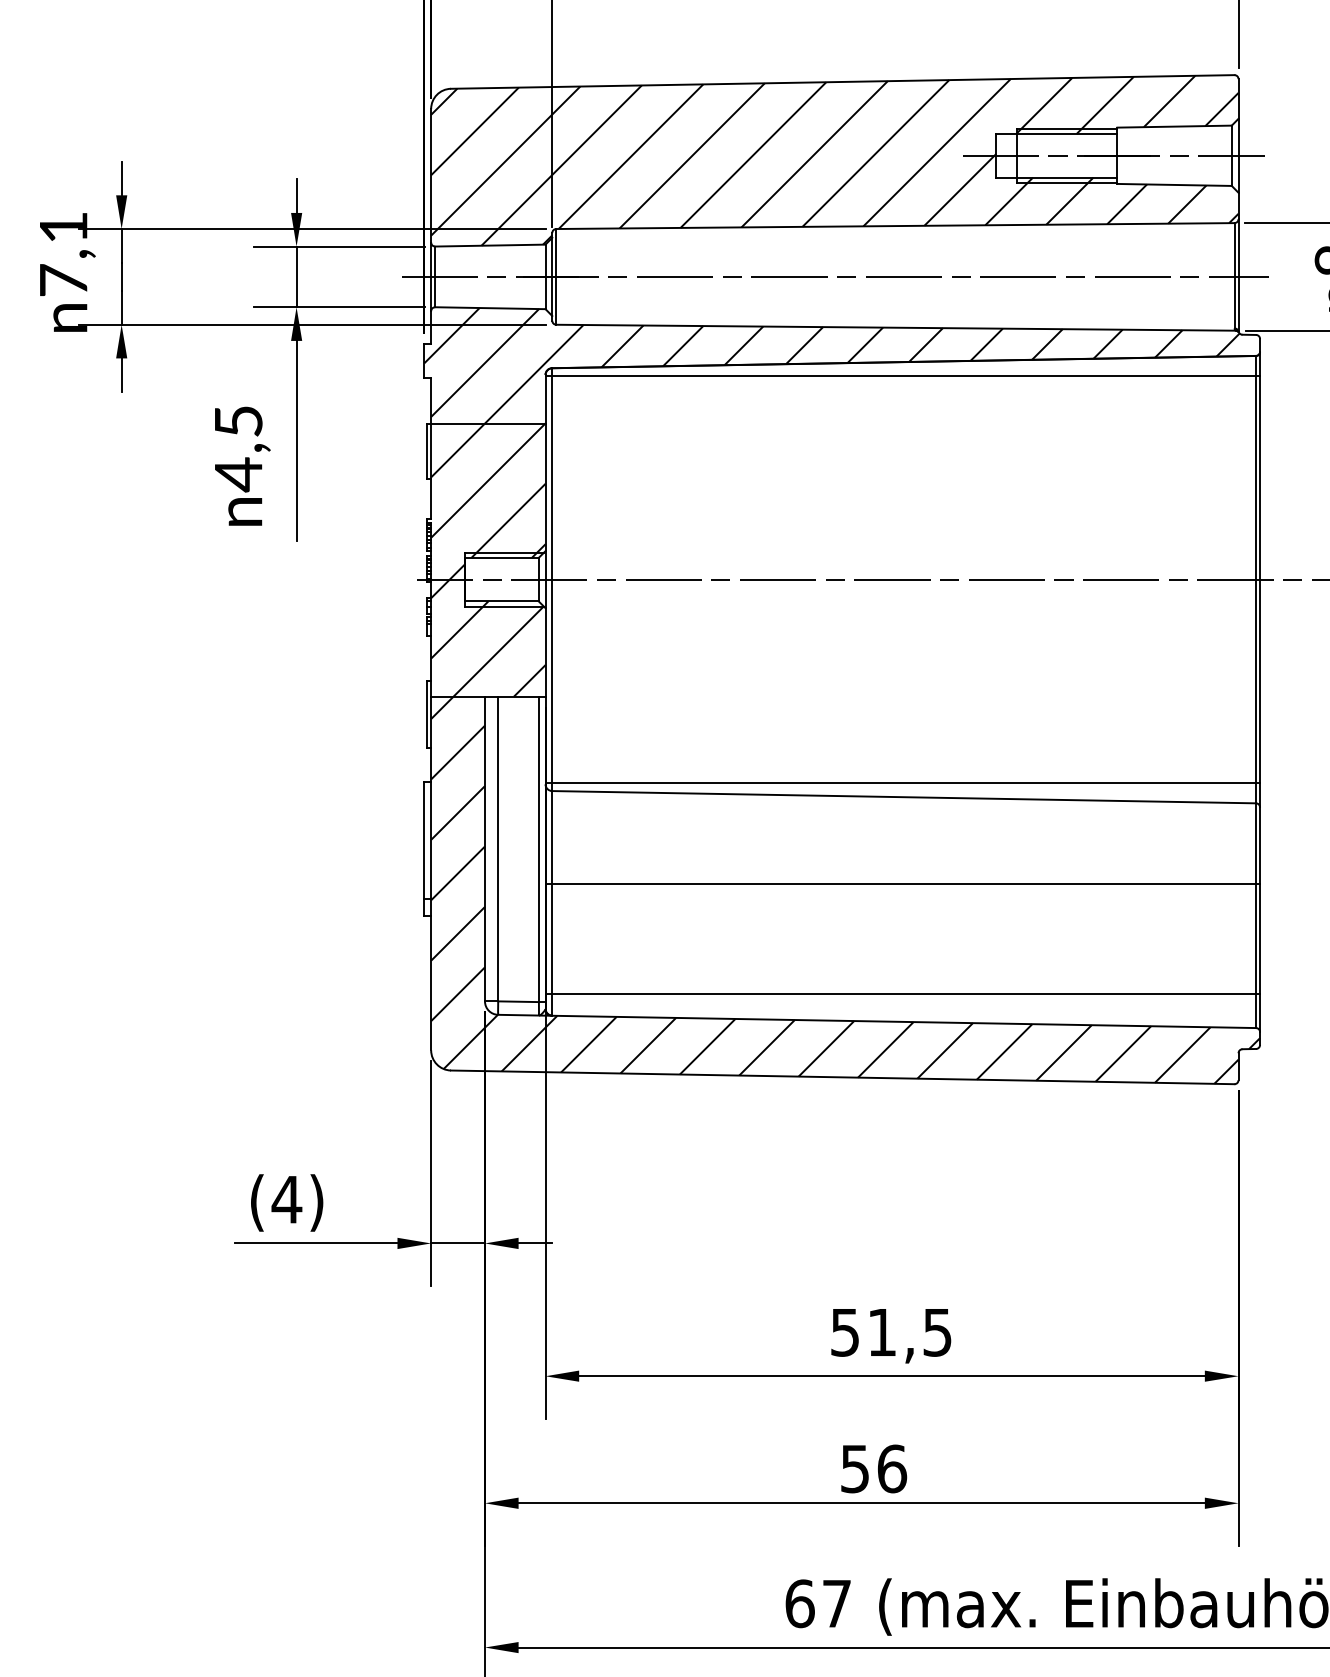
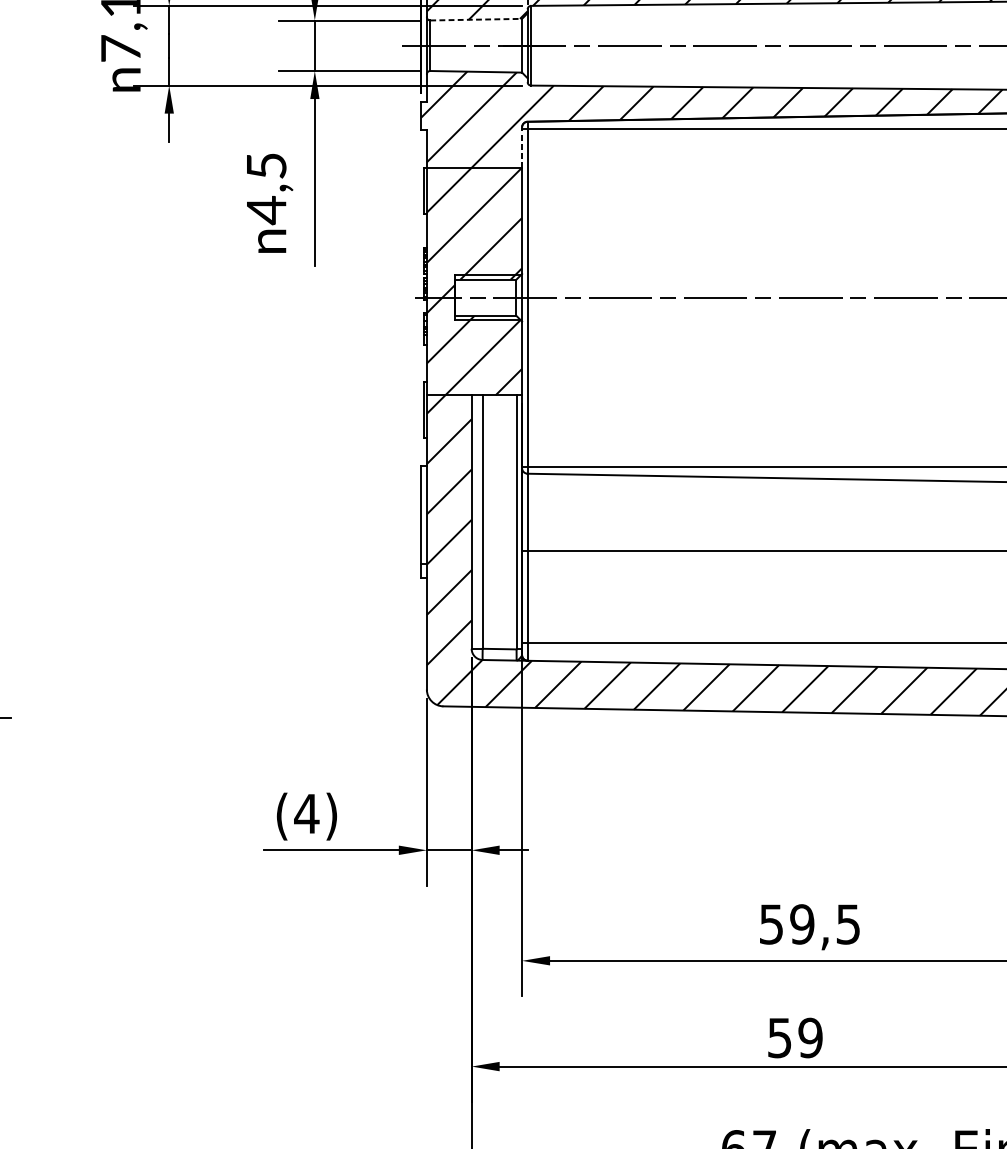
line: (490, 245) -> (476, 19), solid -> dashed
line: (545, 398) -> (522, 146), solid -> dashed
text: (881, 1332) -> (801, 924), 51,5 -> 59,5
text: (892, 1468) -> (810, 1037), 56 -> 59

